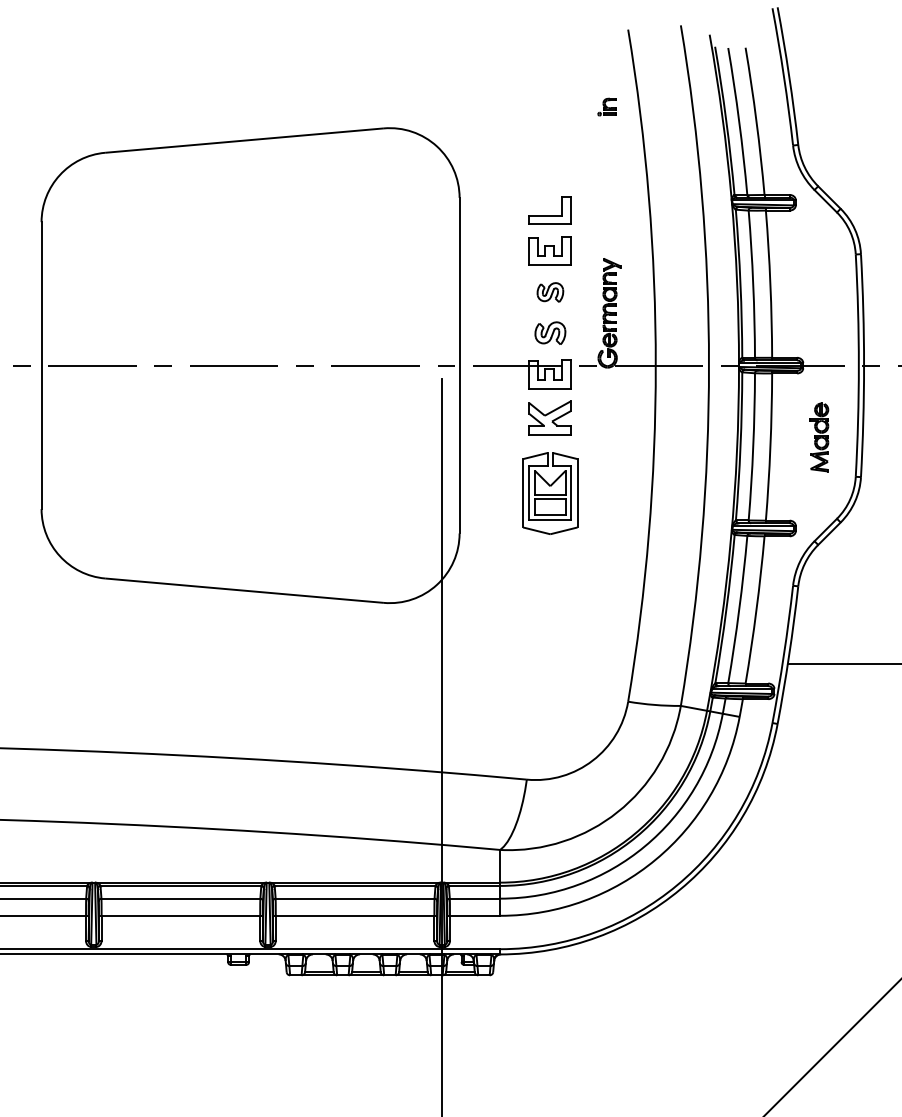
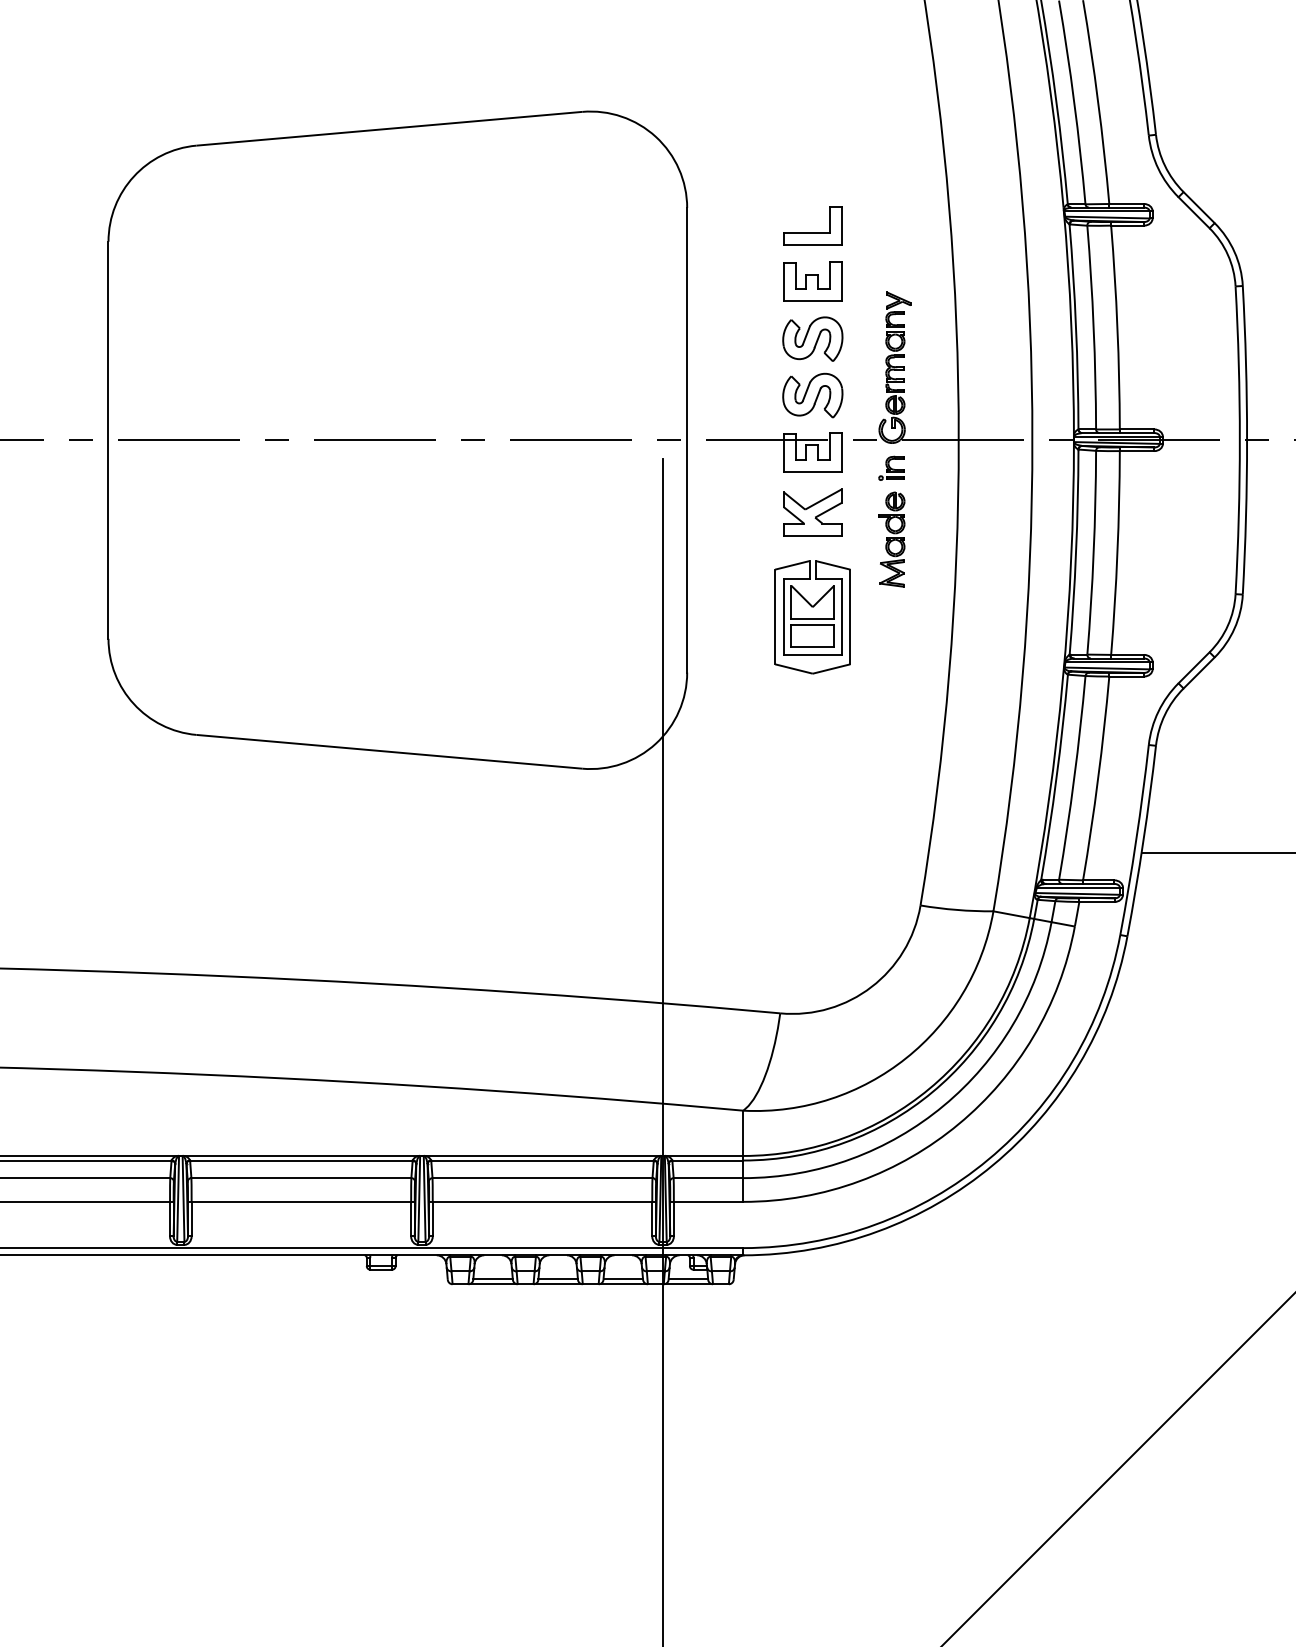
part: (607, 106) -> (891, 467), moved
part: (550, 292) -> (812, 338), size x1.67
part: (550, 333) -> (812, 395), size x1.43
part: (818, 437) -> (891, 539), moved

